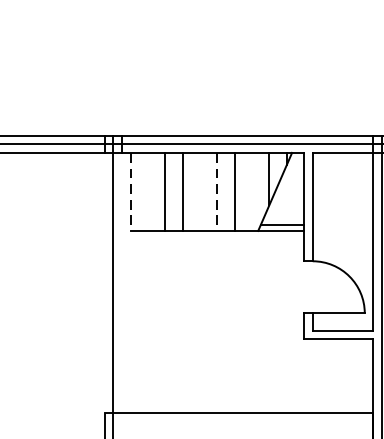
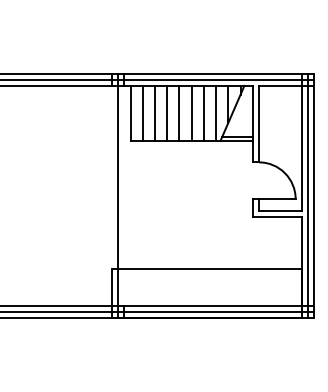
line: (147, 190) -> (142, 112), added
line: (200, 190) -> (179, 112), added
line: (252, 190) -> (216, 112), added
line: (130, 191) -> (130, 113), dashed -> solid
line: (217, 191) -> (191, 113), dashed -> solid

